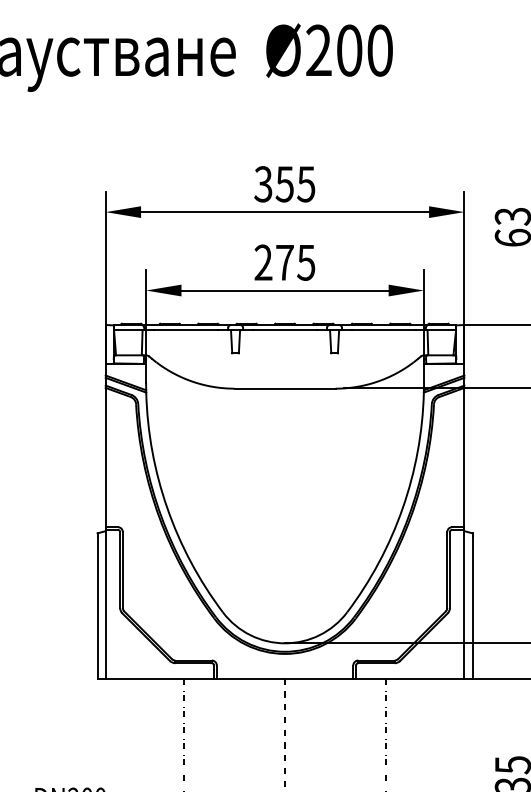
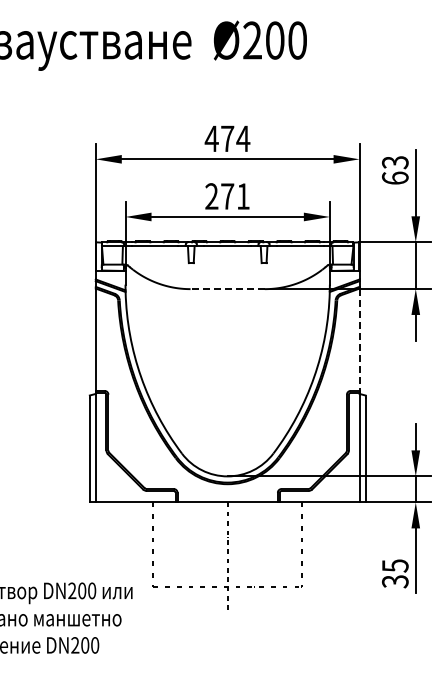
text: (284, 183) -> (227, 138), 355 -> 474
text: (305, 262) -> (242, 196), 275 -> 271
line: (284, 389) -> (227, 289), solid -> dashed
line: (464, 458) -> (359, 340), solid -> dashed

